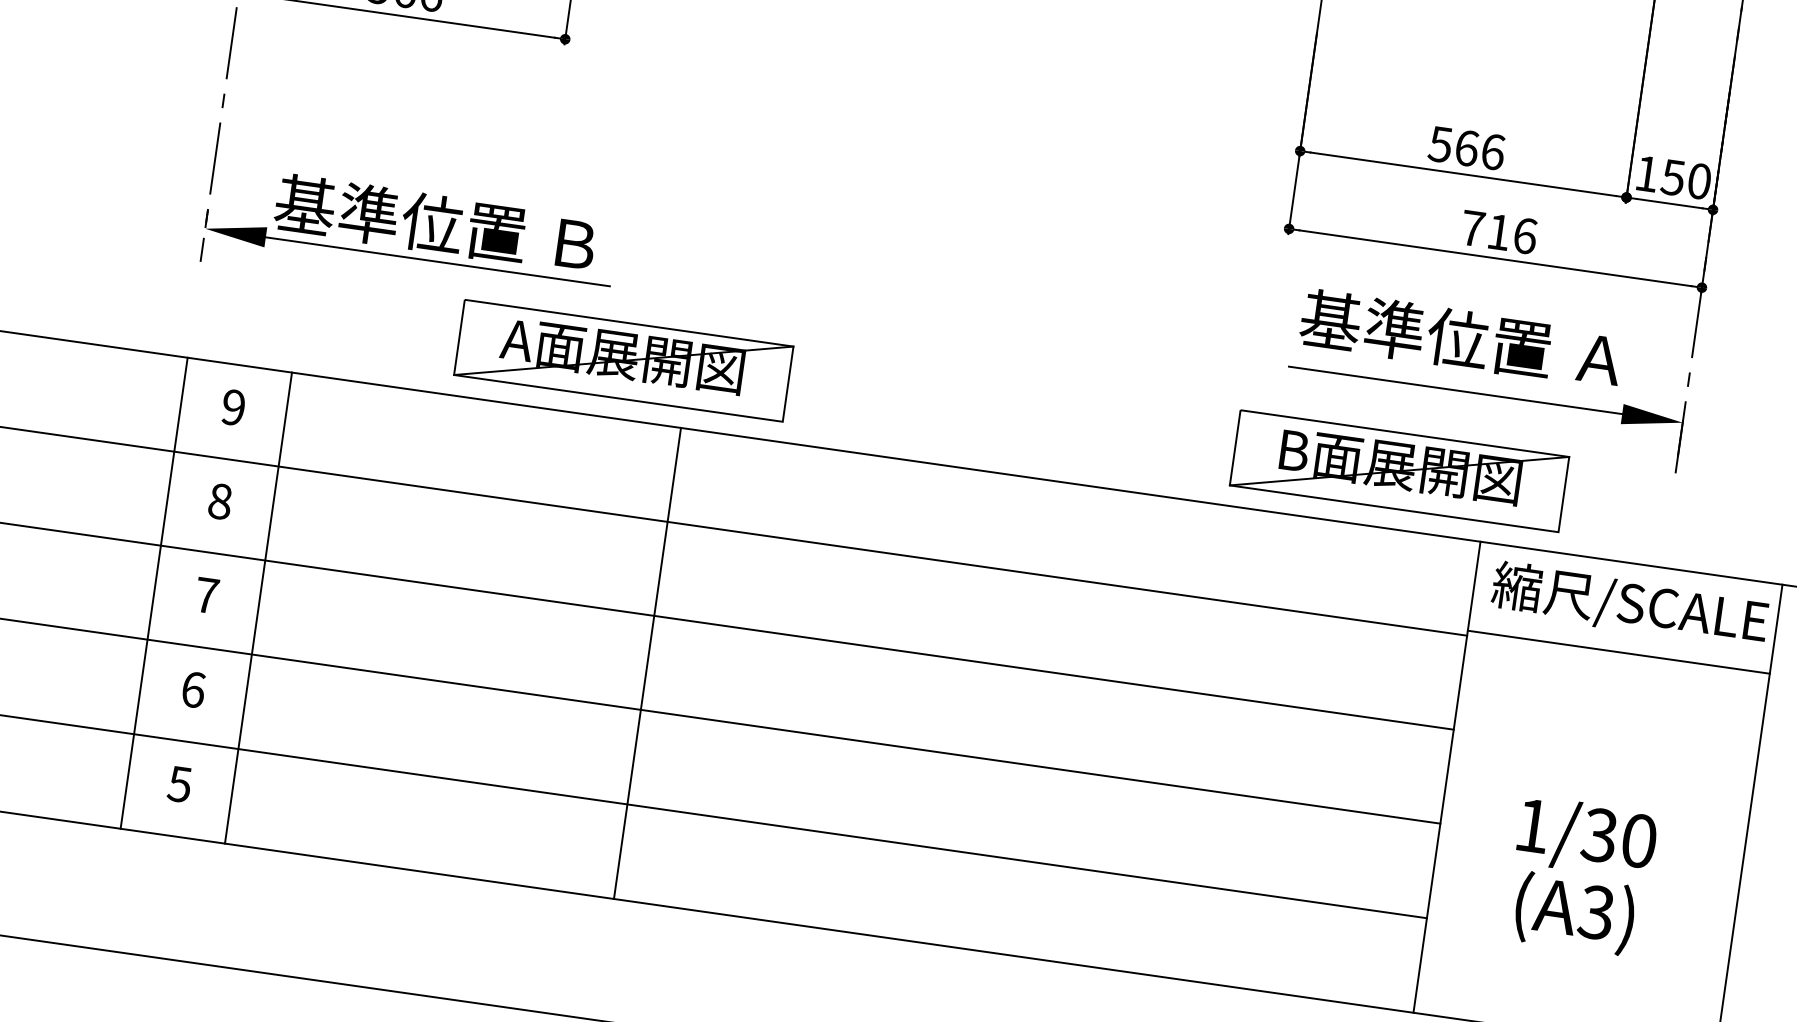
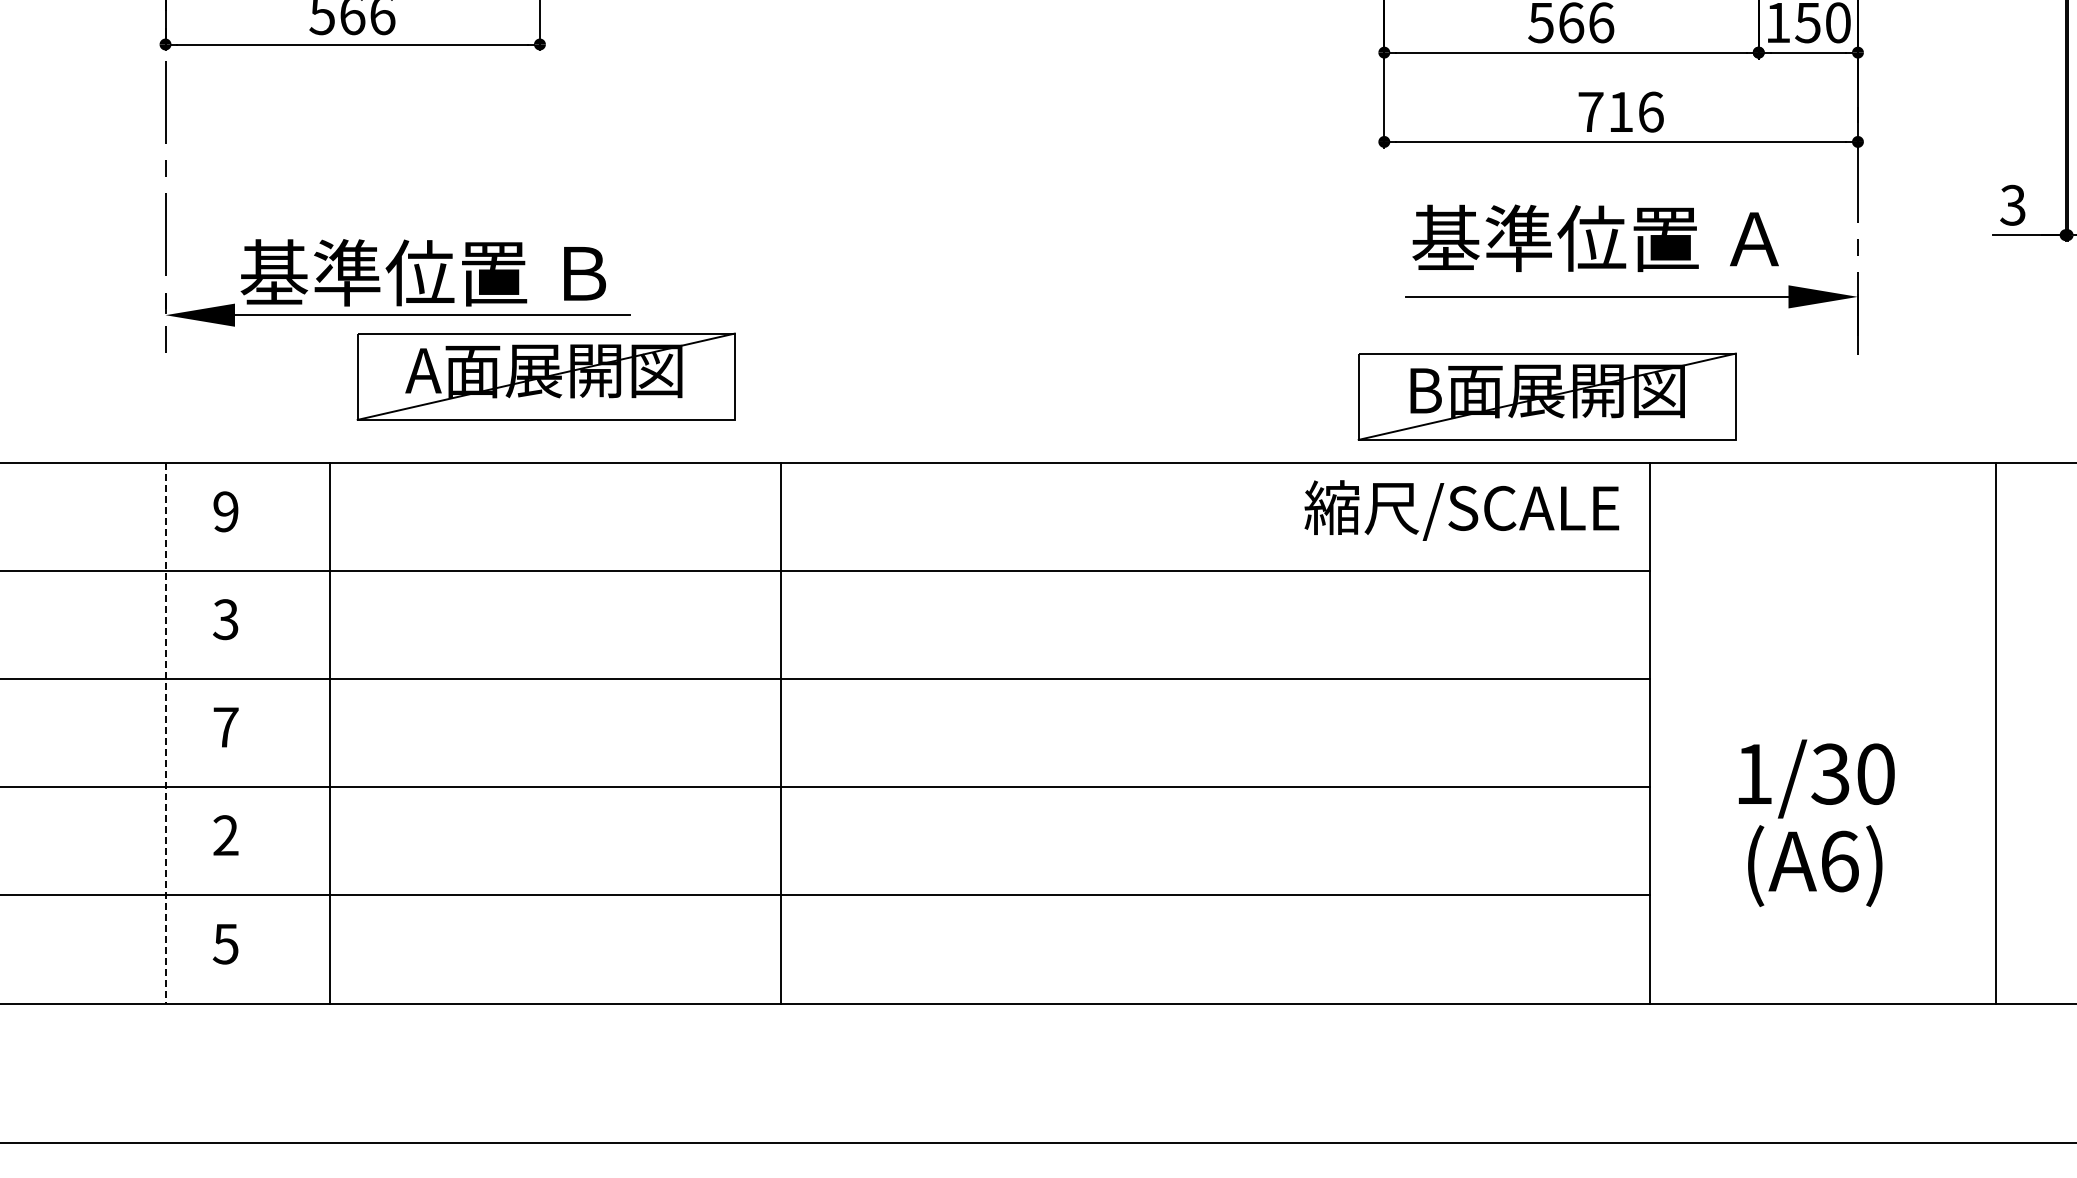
part: (623, 360) -> (545, 376), moved
text: (219, 501) -> (225, 619), 8 -> 3
line: (154, 593) -> (166, 733), solid -> dashed
text: (1629, 605) -> (1461, 510), moved
line: (258, 608) -> (330, 733), moved
line: (1618, 652) -> (1822, 565), removed
line: (647, 663) -> (781, 733), moved
text: (193, 689) -> (225, 835), 6 -> 2
text: (1596, 912) -> (1839, 861), (A3) -> (A6)

